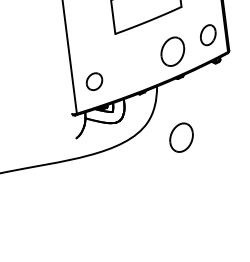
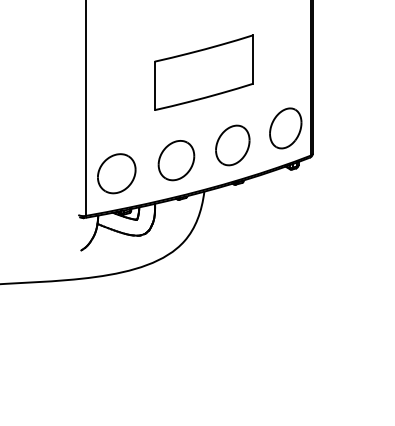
part: (208, 35) -> (285, 128), size x1.43
part: (134, 67) -> (176, 160), added
part: (94, 81) -> (116, 173), size x1.67
part: (181, 137) -> (229, 268), removed

